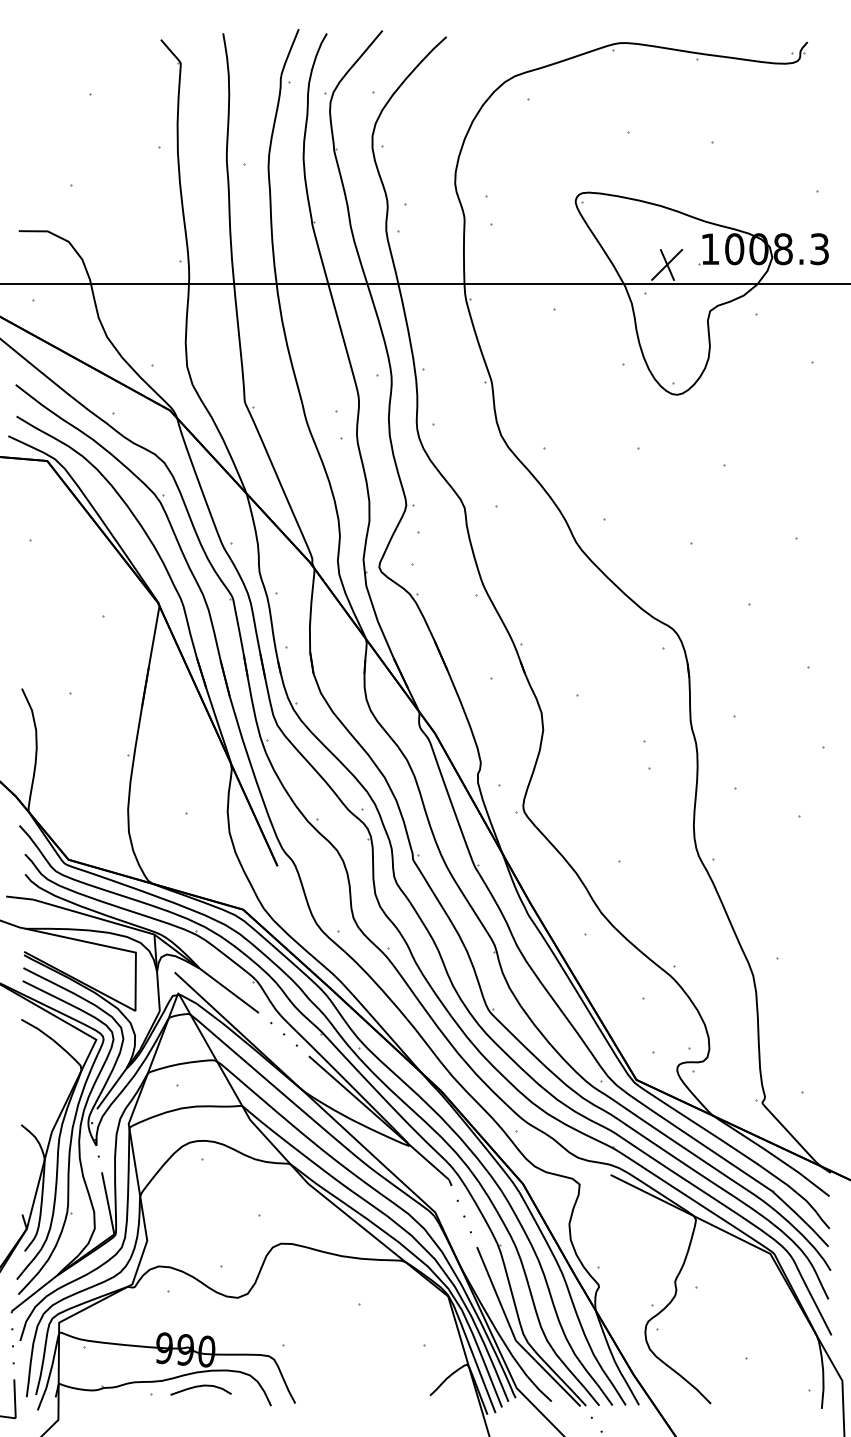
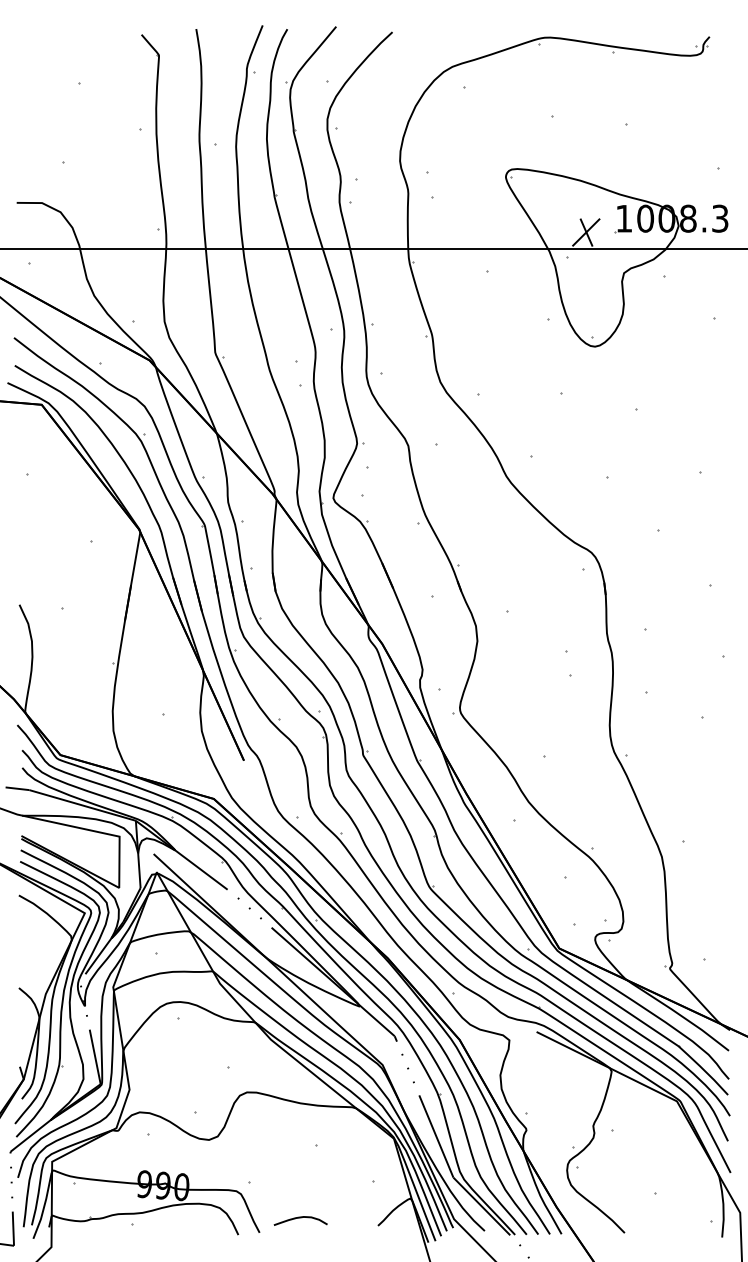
curve: (199, 1387) -> (299, 1218), moved

